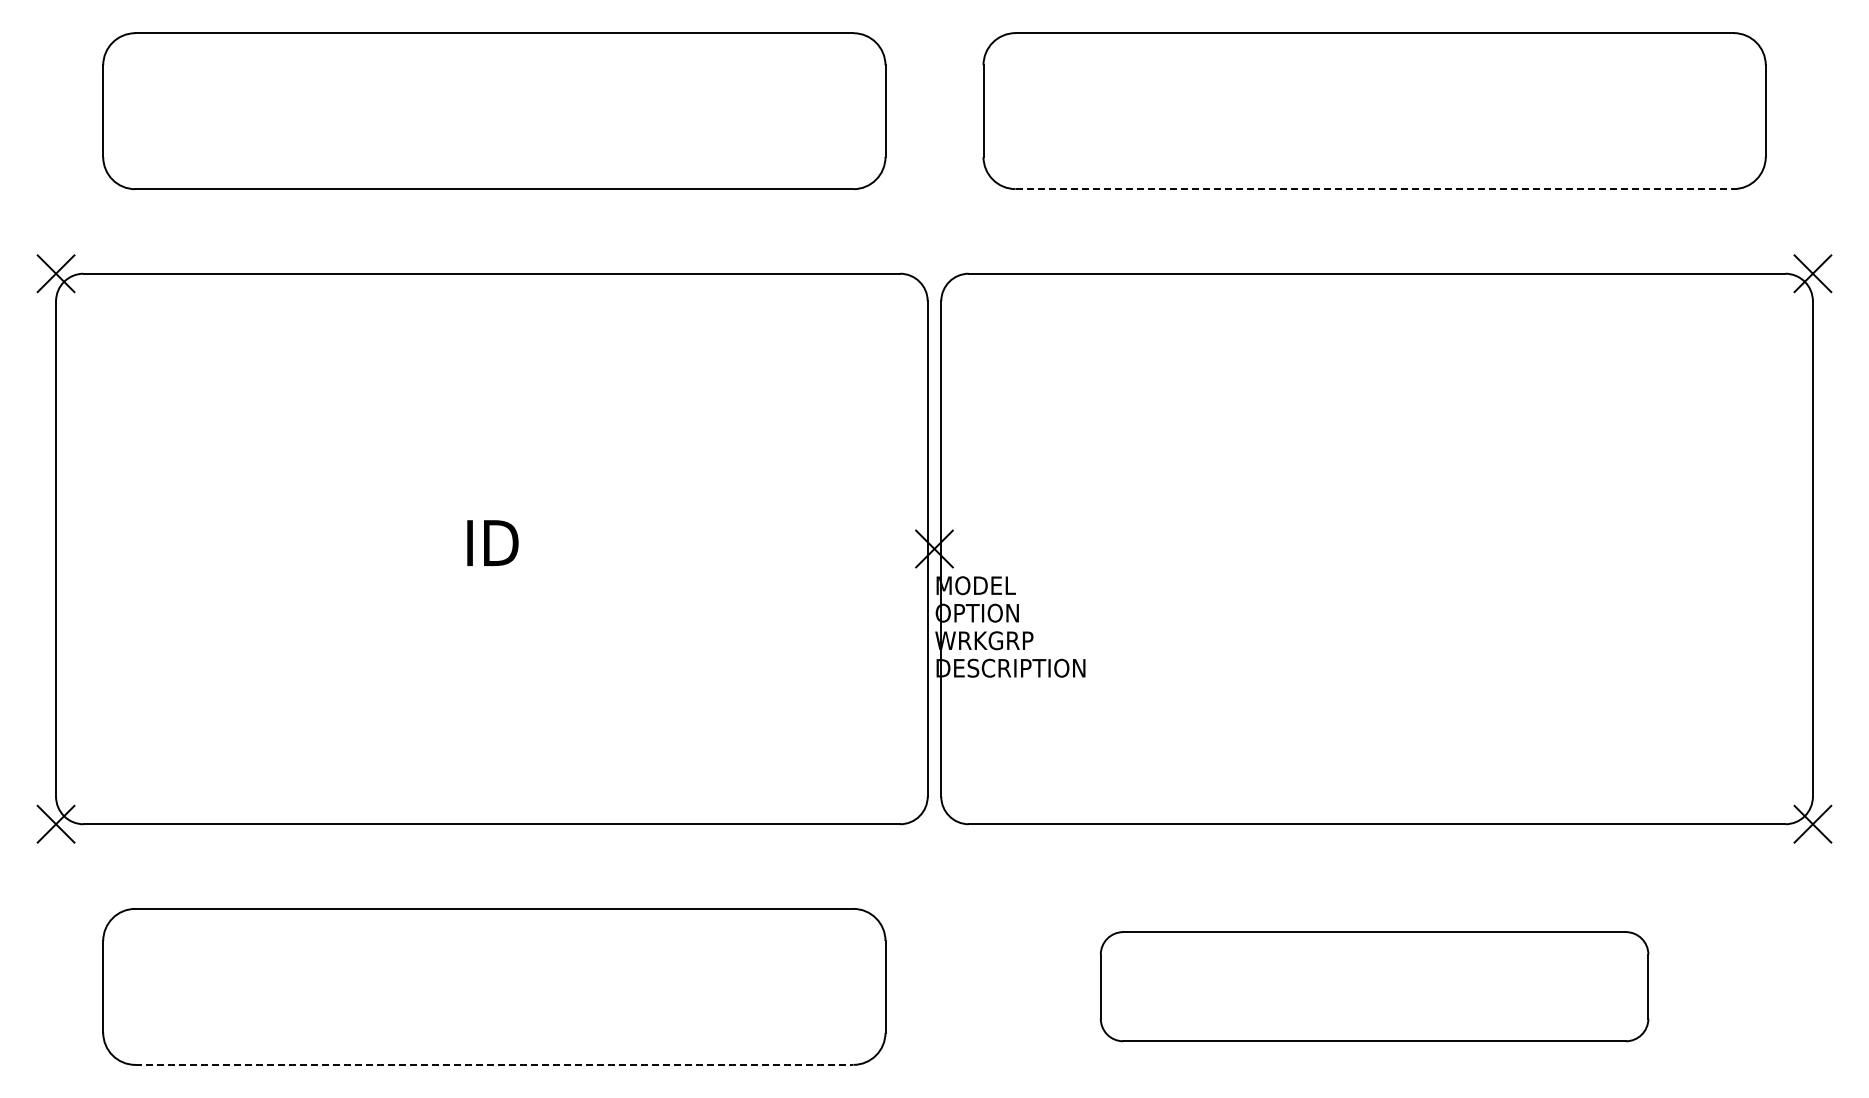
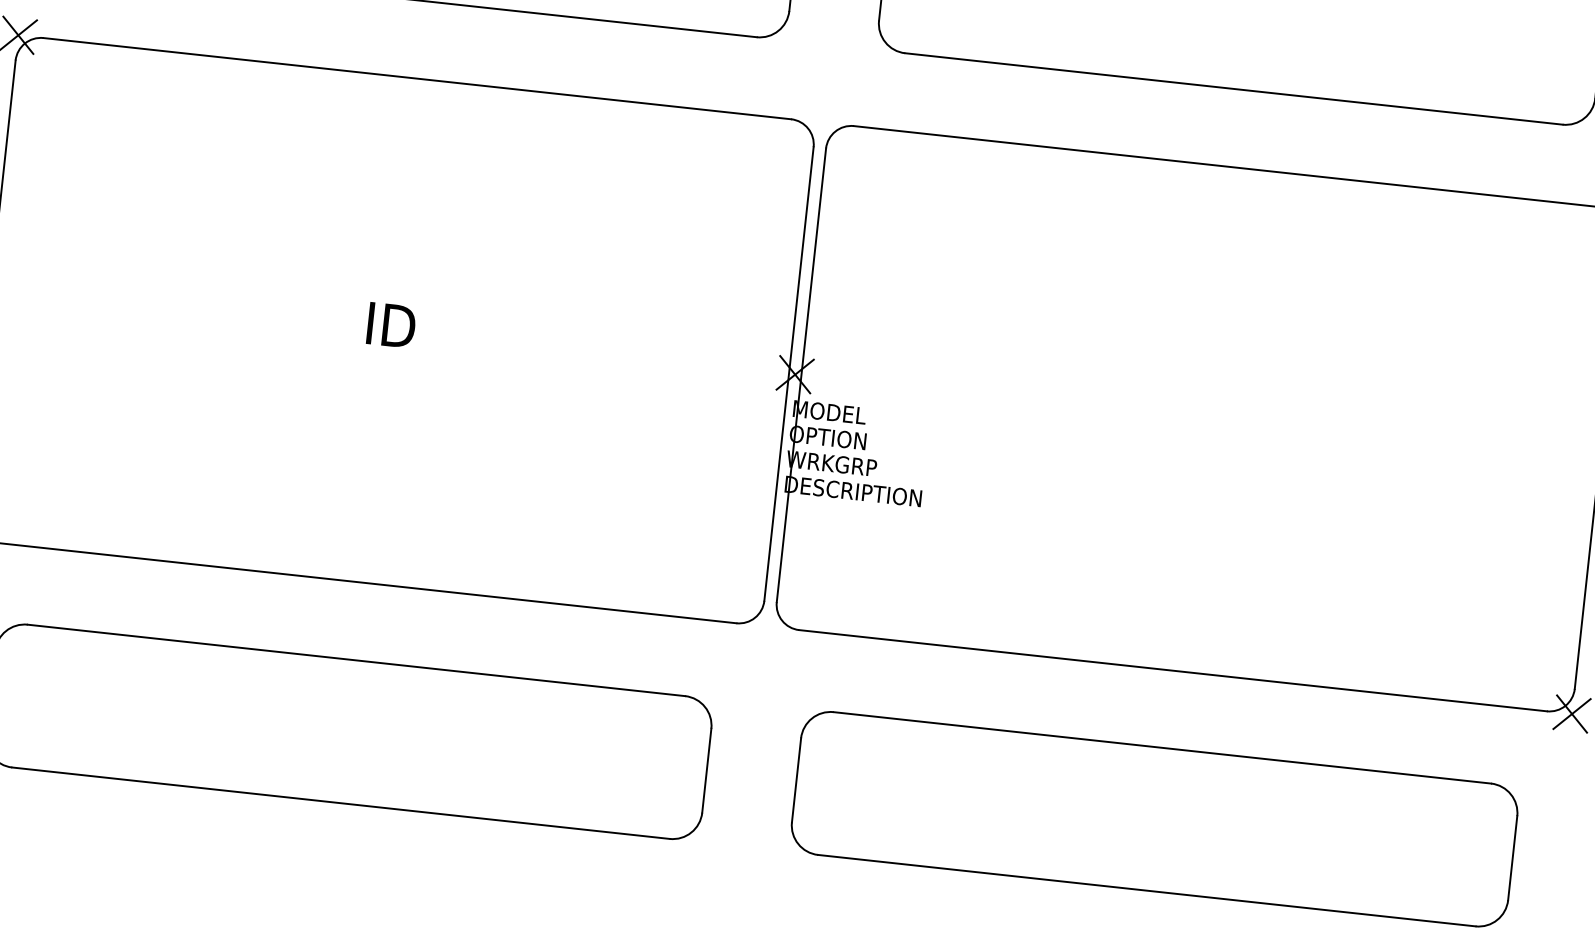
line: (1375, 189) -> (1234, 89), dashed -> solid
part: (1374, 986) -> (1154, 818), size x1.43
line: (494, 1064) -> (341, 802), dashed -> solid

